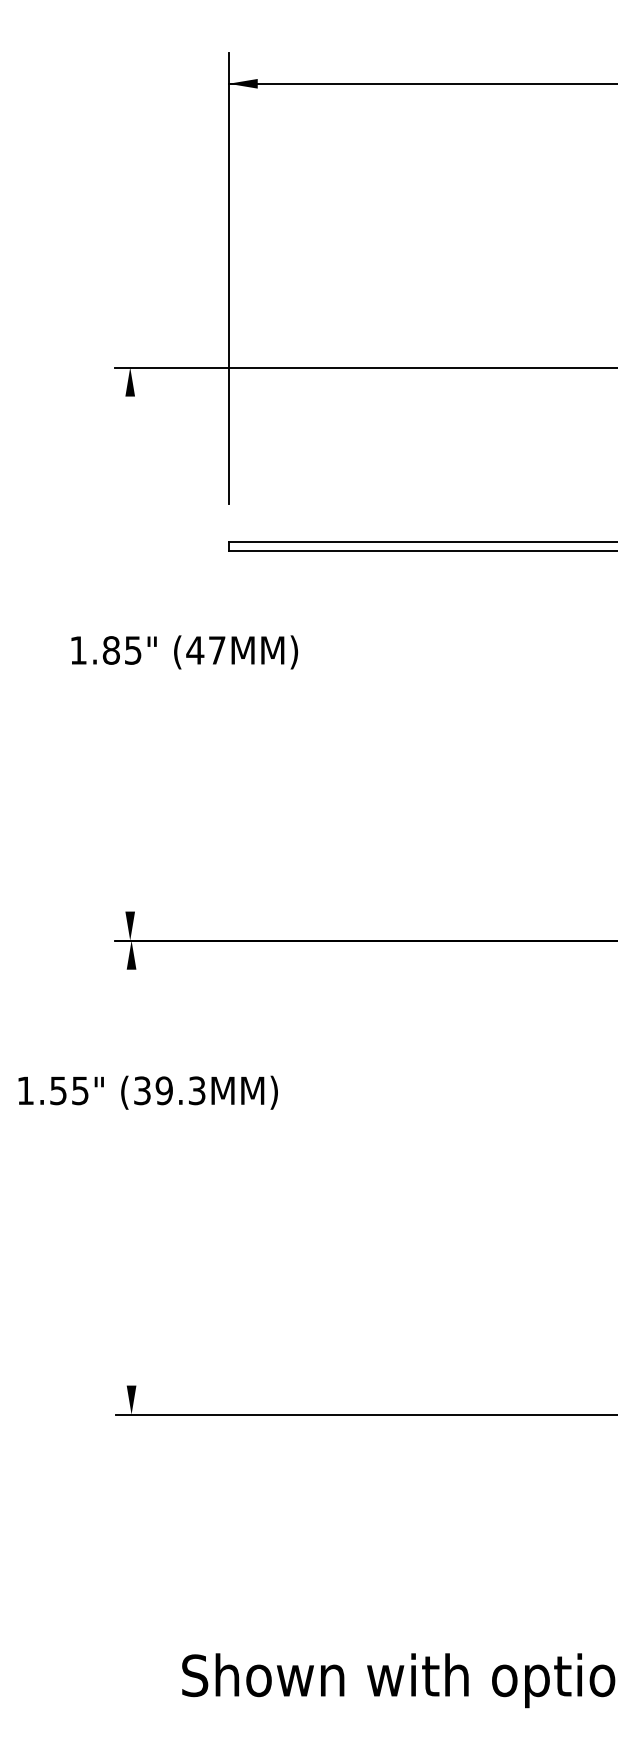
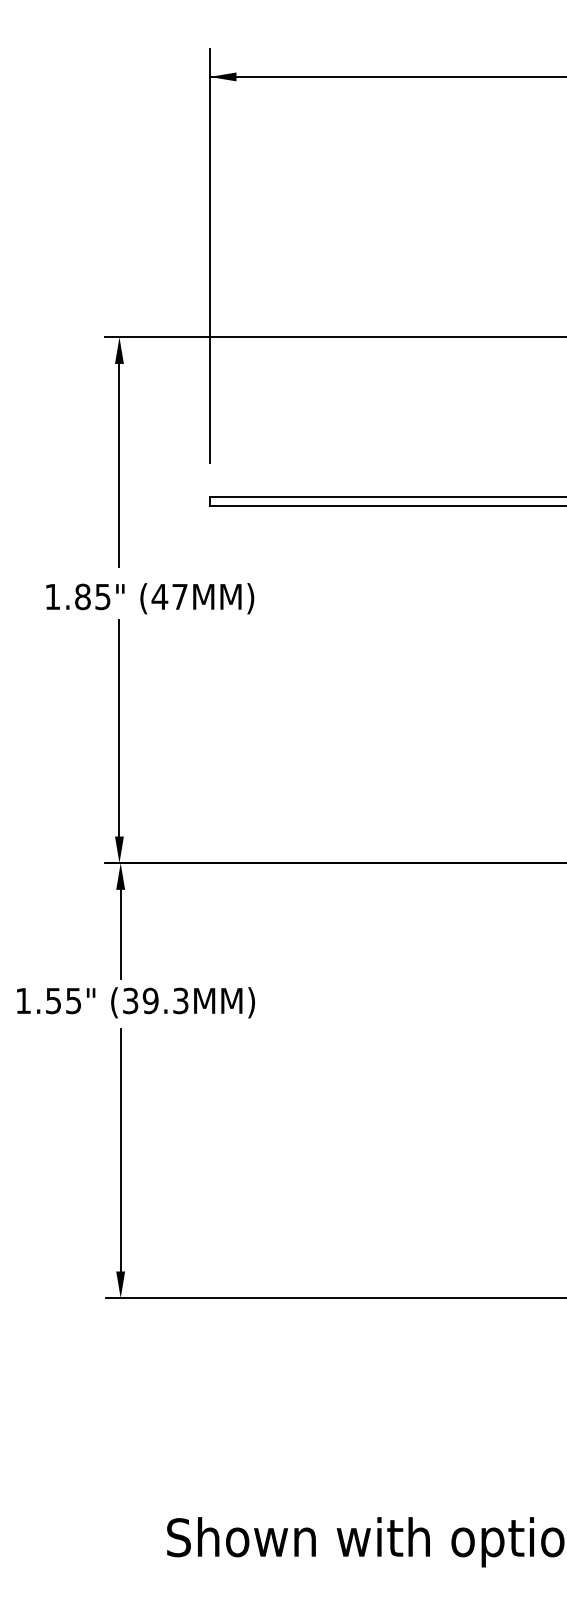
line: (130, 507) -> (119, 465), added
text: (184, 652) -> (149, 598), moved
line: (130, 793) -> (119, 728), added
line: (131, 1017) -> (120, 933), added
line: (131, 1253) -> (120, 1150), added

